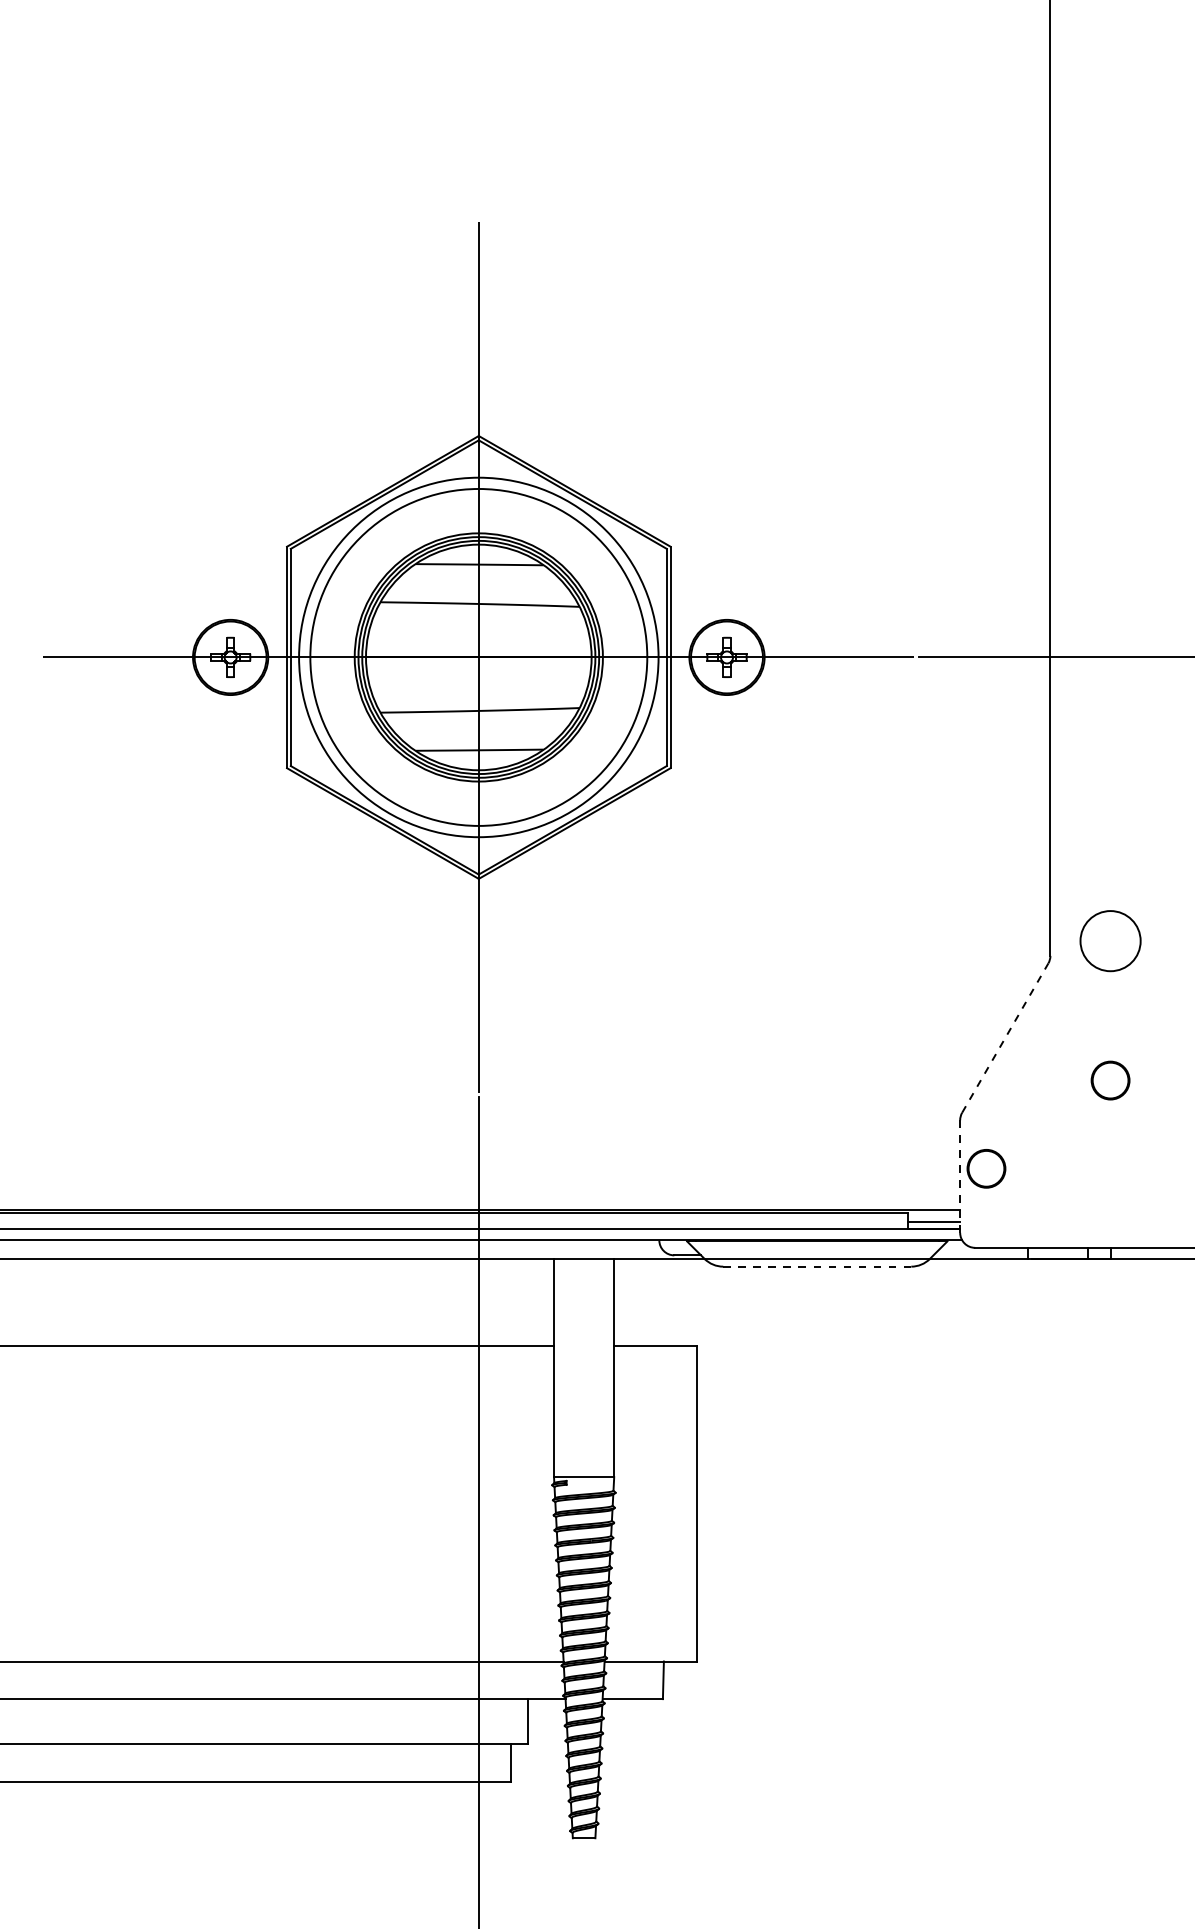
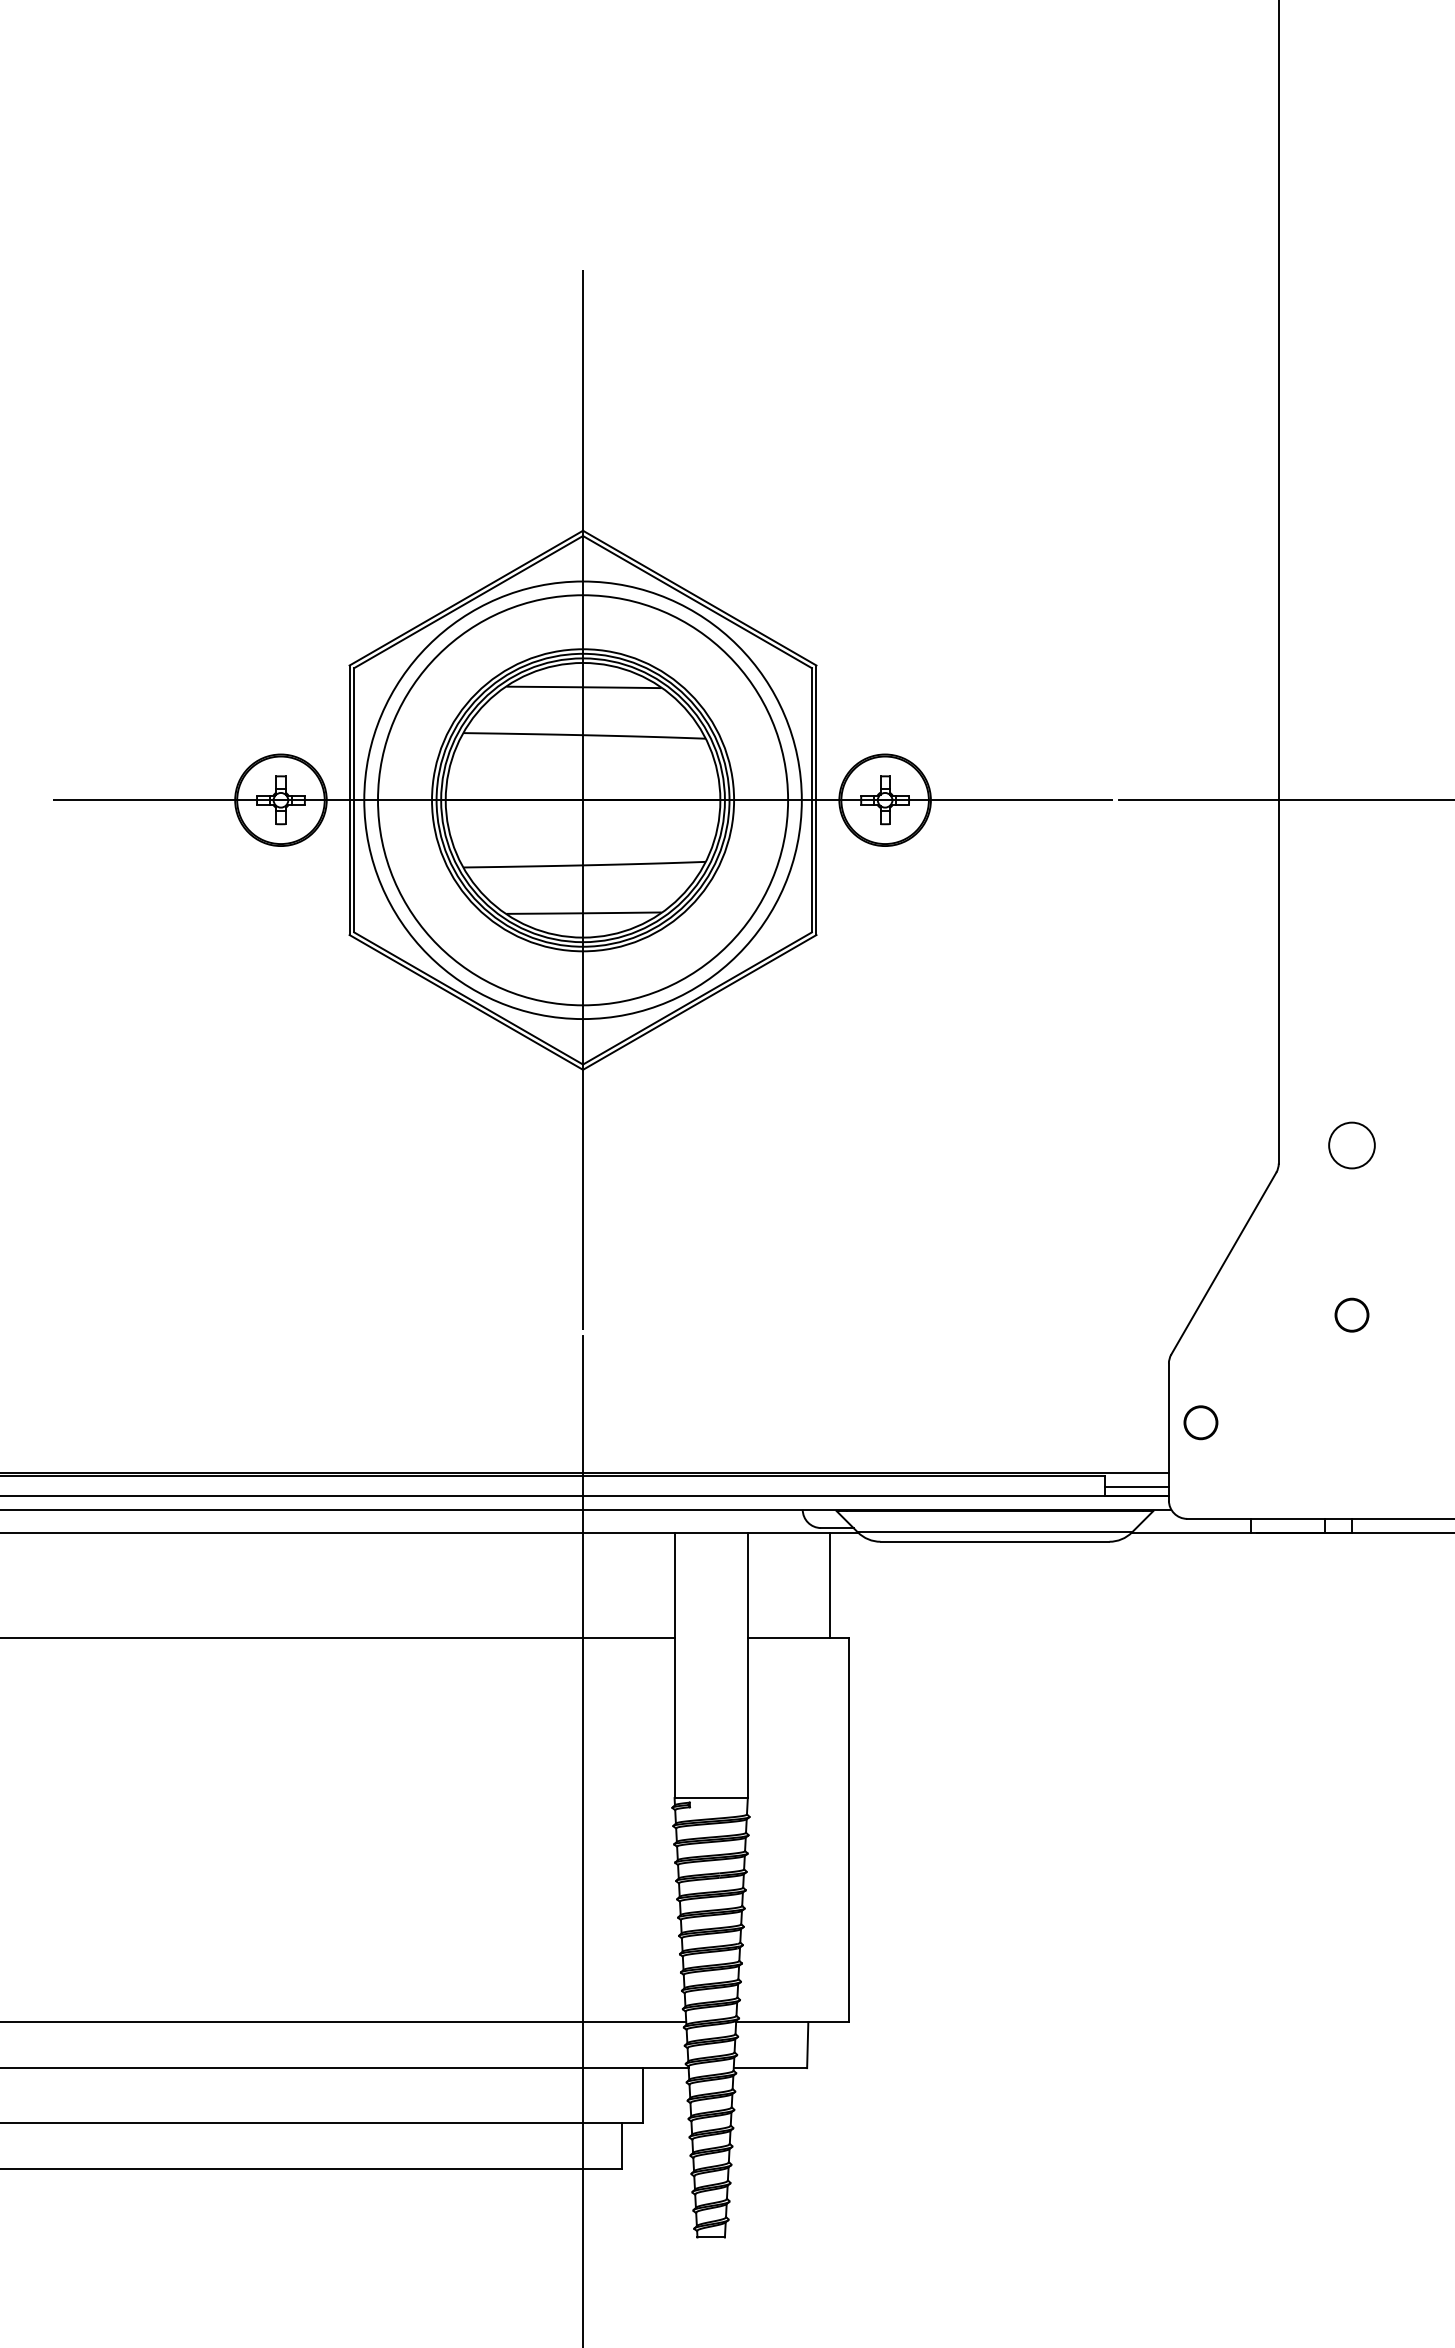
circle: (1110, 941) -> (1351, 1145), size x0.62
line: (1005, 1038) -> (1223, 1263), dashed -> solid
part: (1110, 1079) -> (1351, 1314), size x0.71
part: (986, 1168) -> (1200, 1422), size x0.71
line: (959, 1176) -> (1168, 1431), dashed -> solid
line: (817, 1266) -> (995, 1541), dashed -> solid
line: (682, 1301) -> (830, 1584), added

